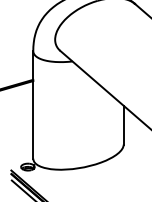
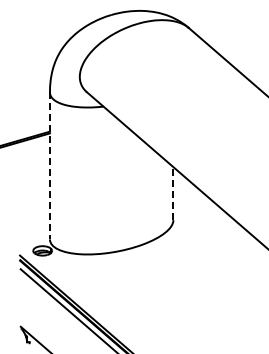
line: (32, 105) -> (49, 166), solid -> dashed
line: (123, 125) -> (173, 193), solid -> dashed

